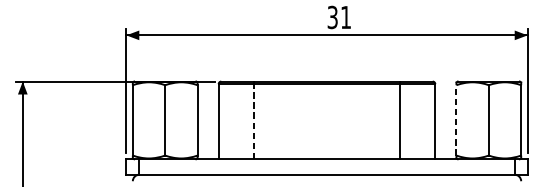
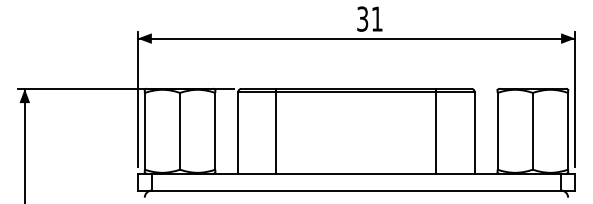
line: (456, 119) -> (497, 130), dashed -> solid
line: (253, 121) -> (276, 132), dashed -> solid

